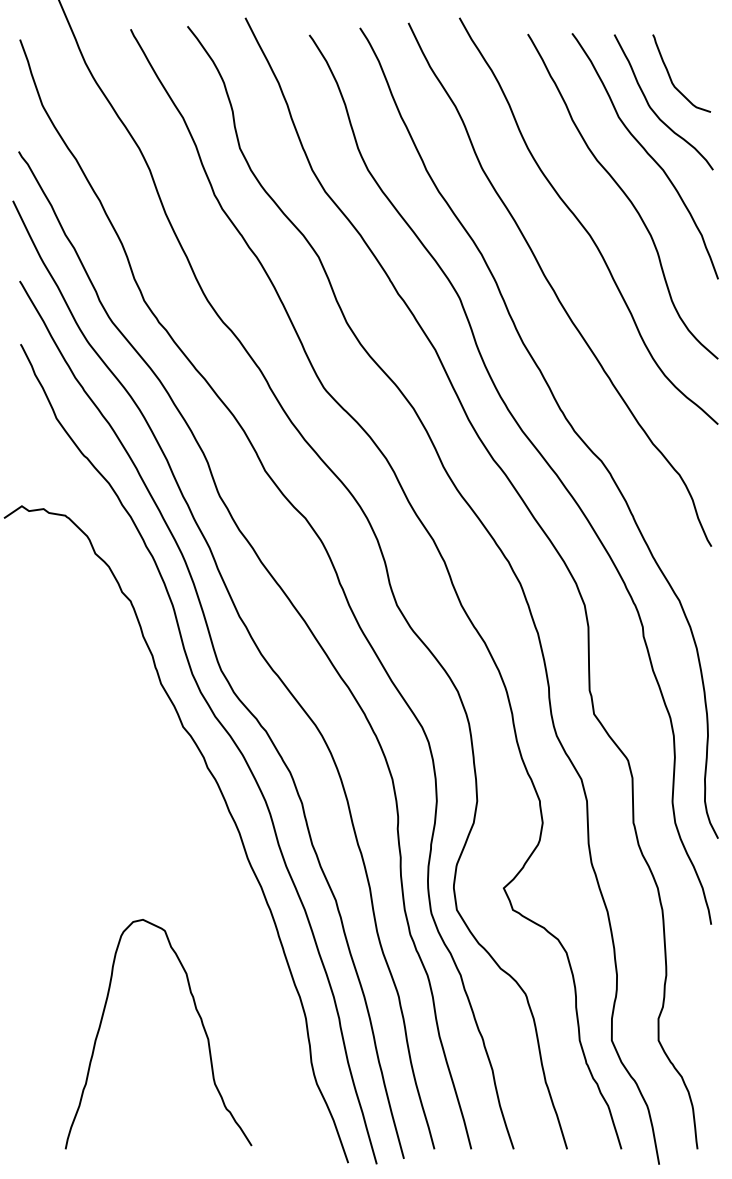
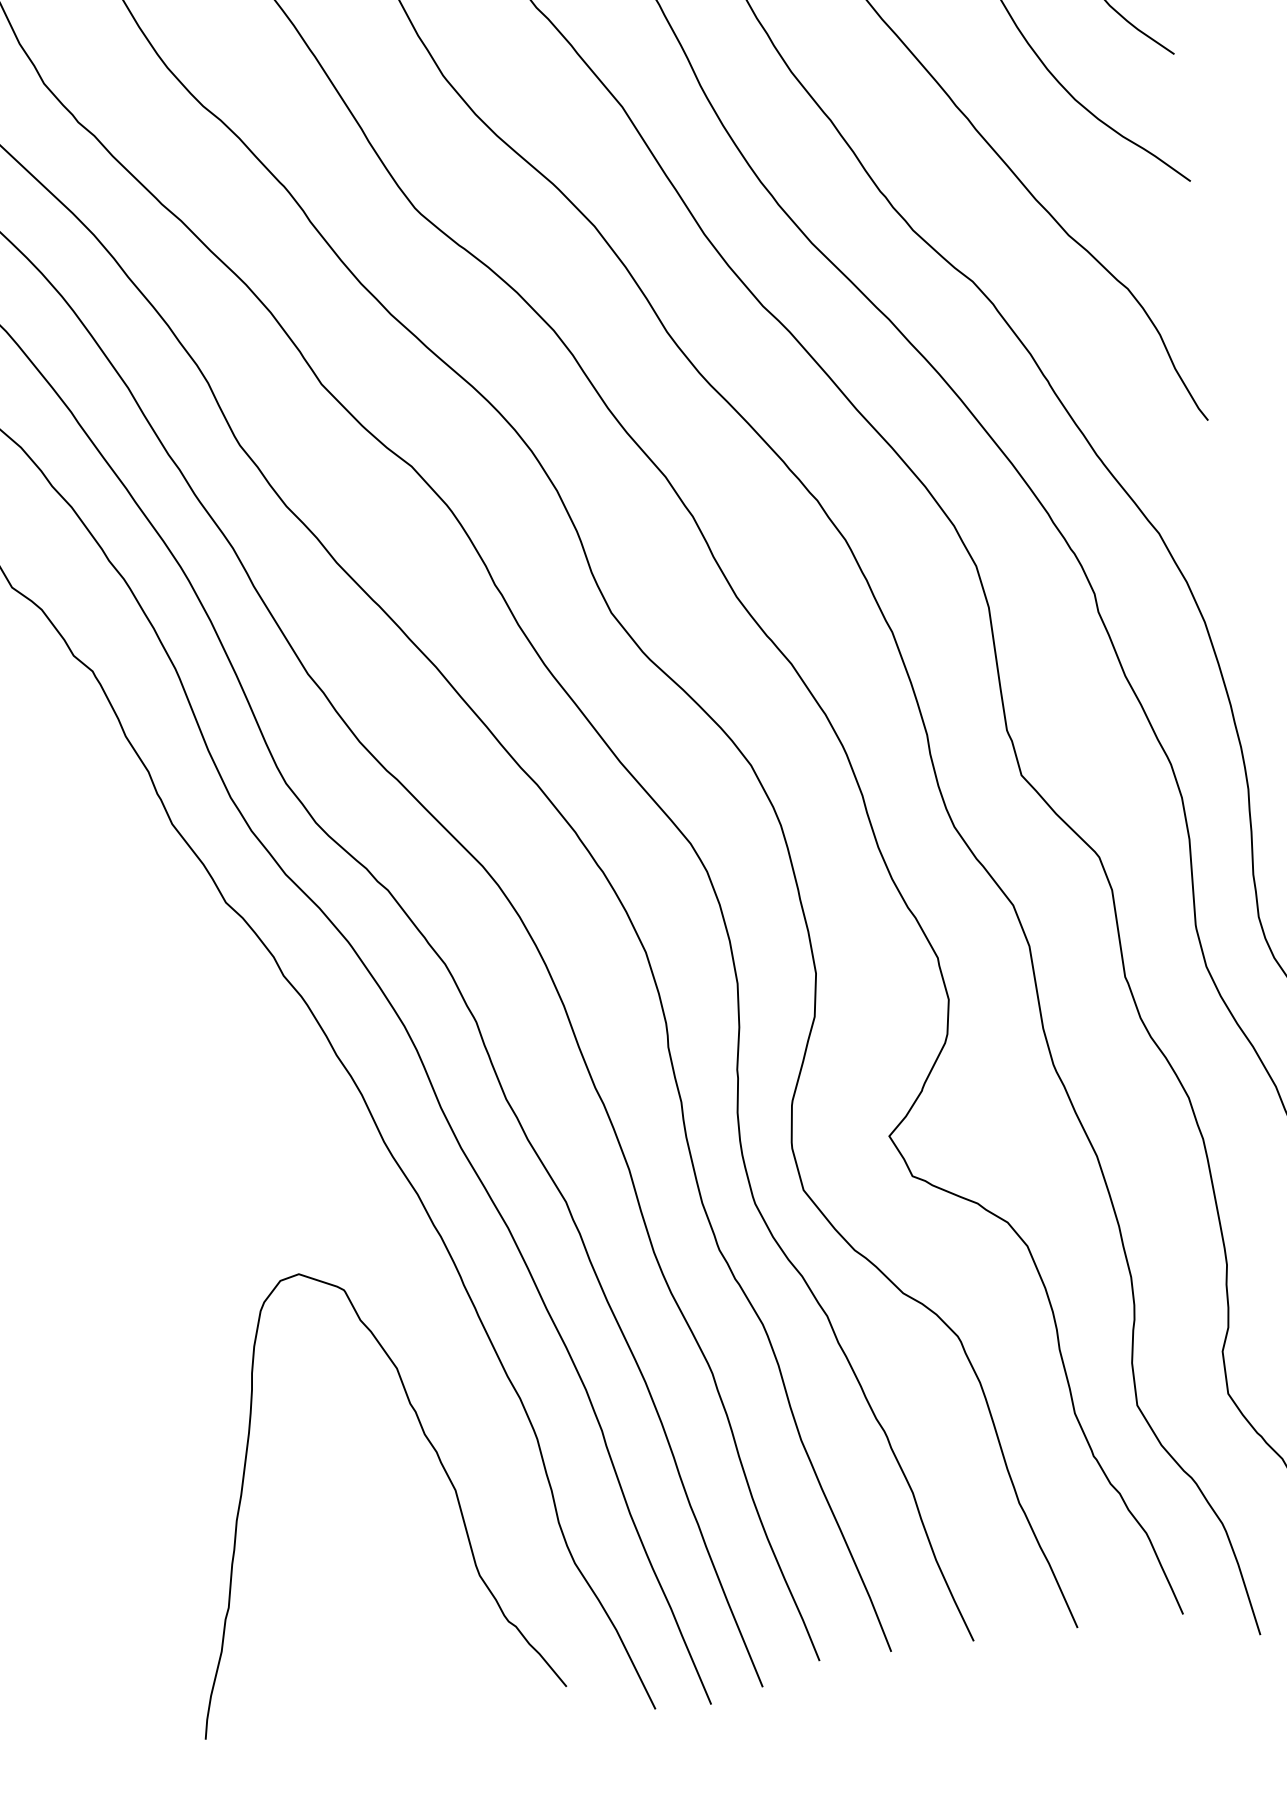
curve: (201, 1024) -> (438, 1463), moved

